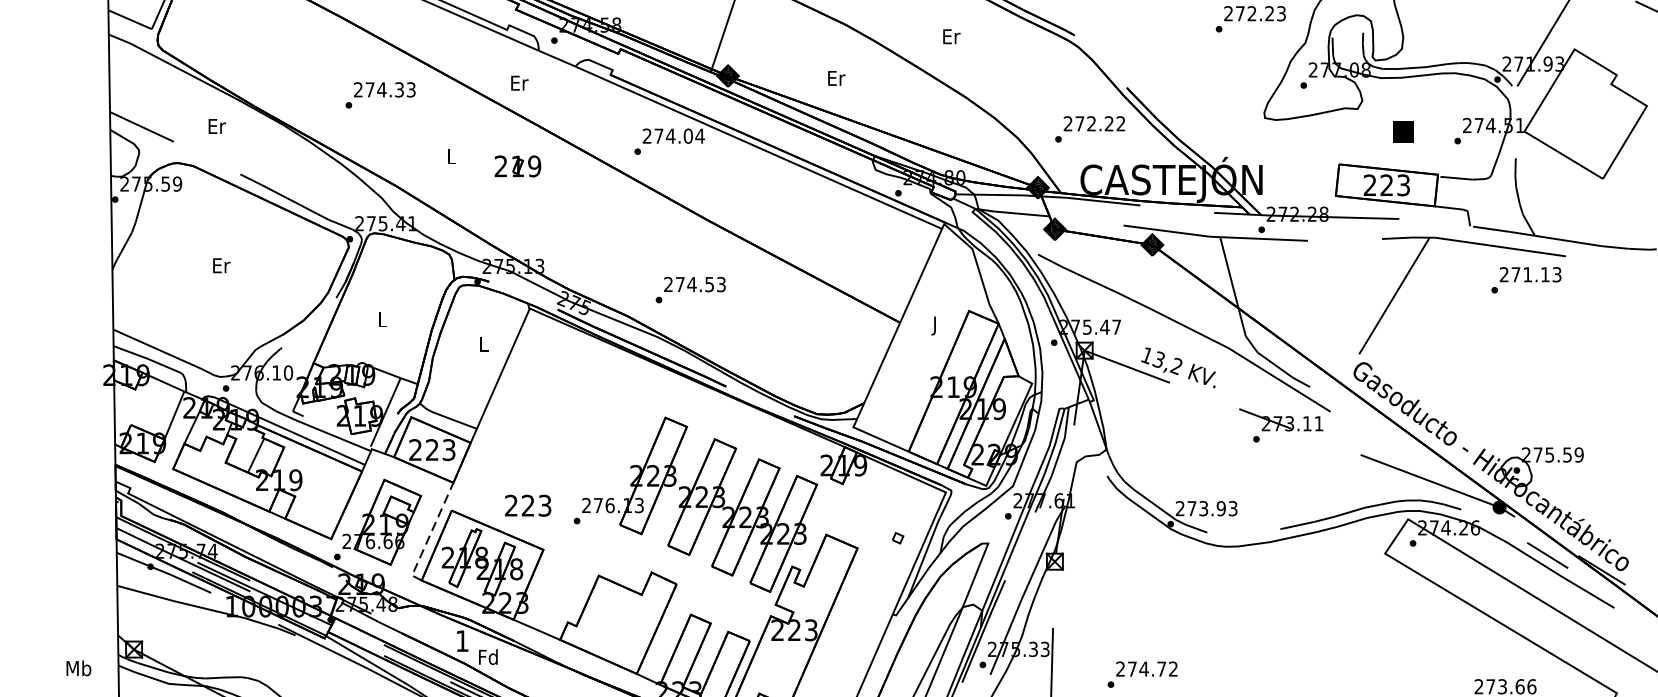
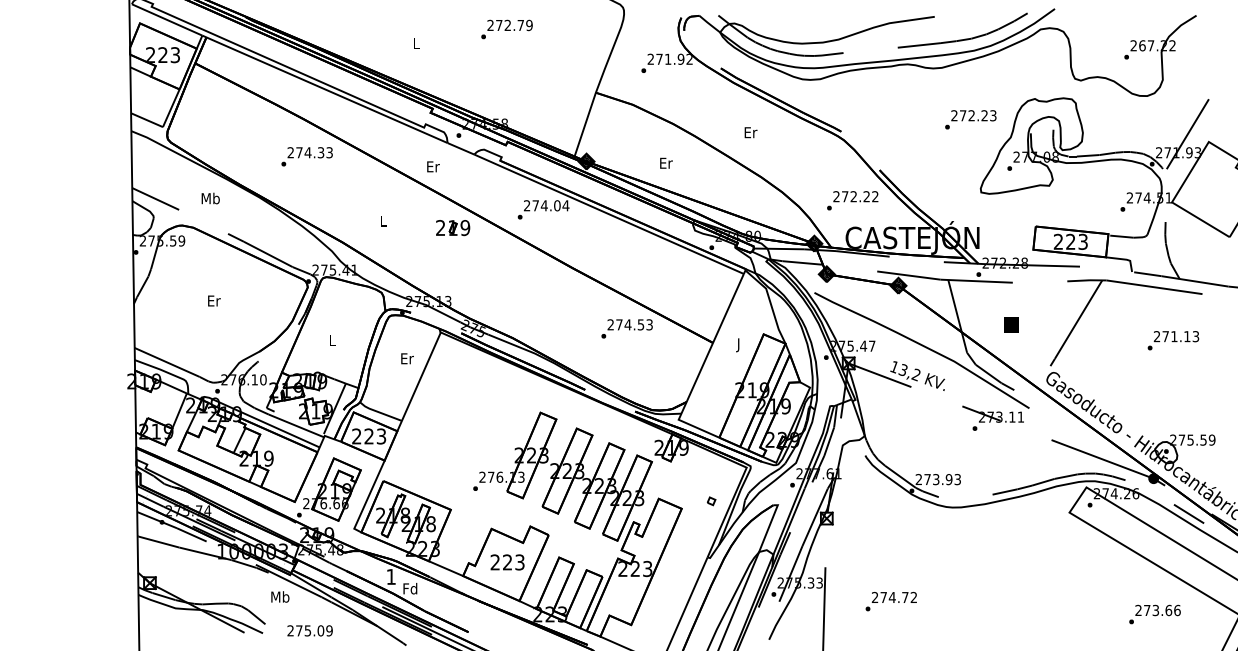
text: (379, 94) -> (306, 156), moved
text: (216, 126) -> (210, 198), Er -> Mb
text: (1402, 131) -> (1011, 324), moved
part: (518, 167) -> (453, 228), moved
text: (1526, 280) -> (1173, 340), moved
text: (689, 289) -> (626, 328), moved
text: (484, 343) -> (407, 358), L -> Er
text: (528, 505) -> (507, 562), moved
line: (430, 534) -> (367, 498), dashed -> solid
text: (79, 667) -> (280, 596), moved

